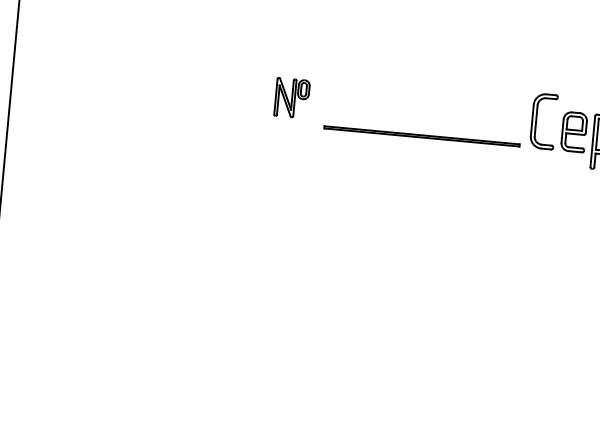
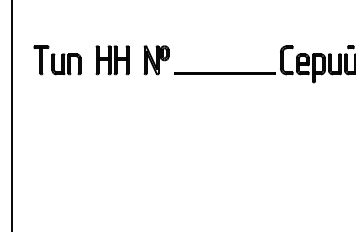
part: (100, 80) -> (57, 60), added
part: (206, 90) -> (112, 60), added
part: (291, 98) -> (156, 60), size x1.43

